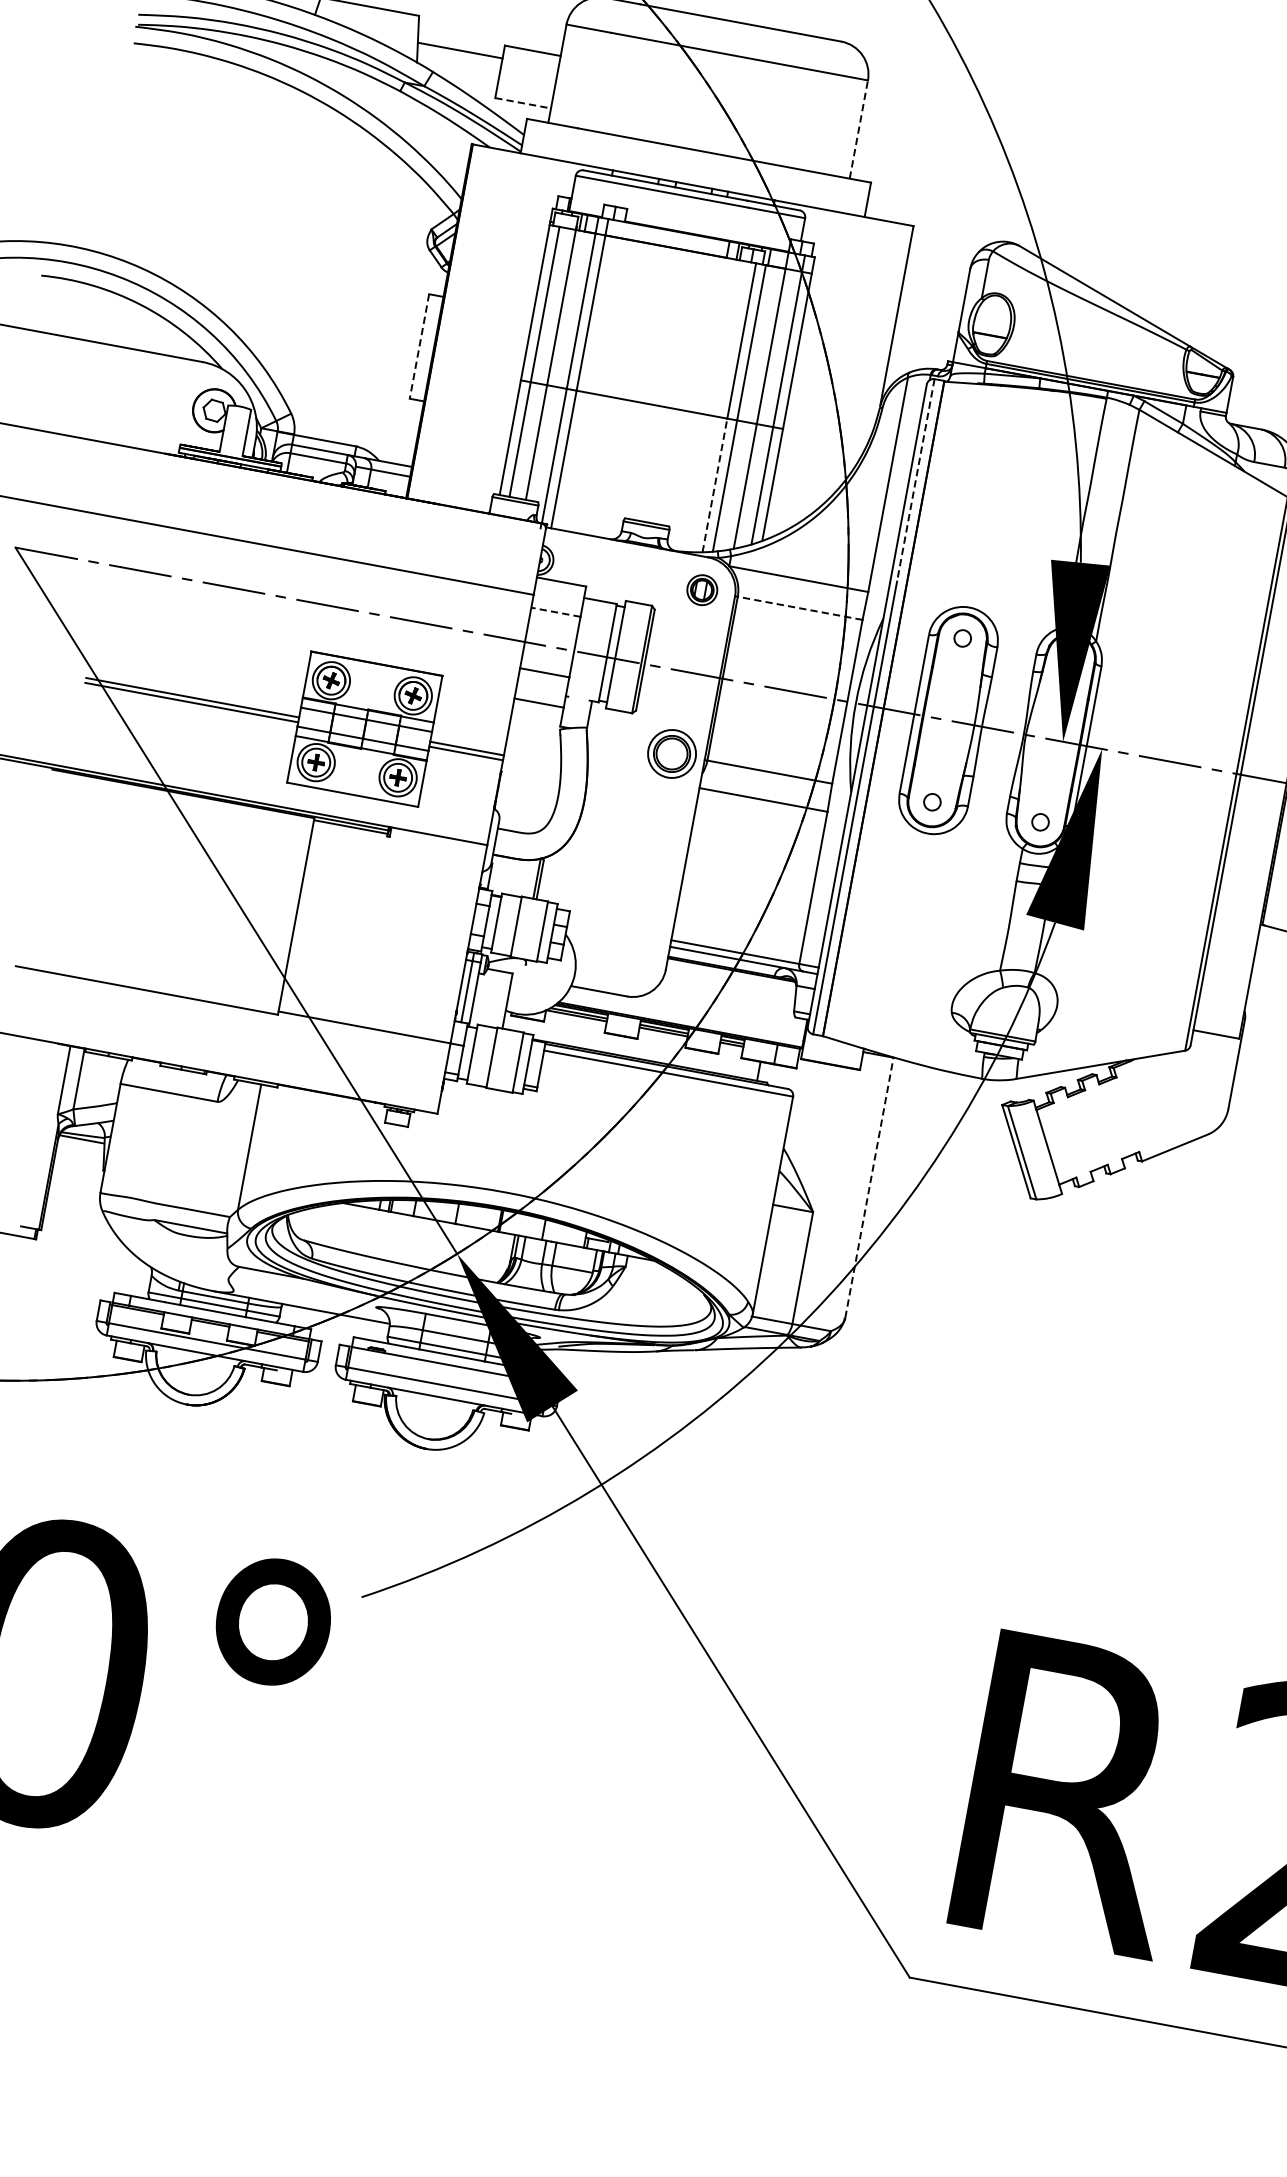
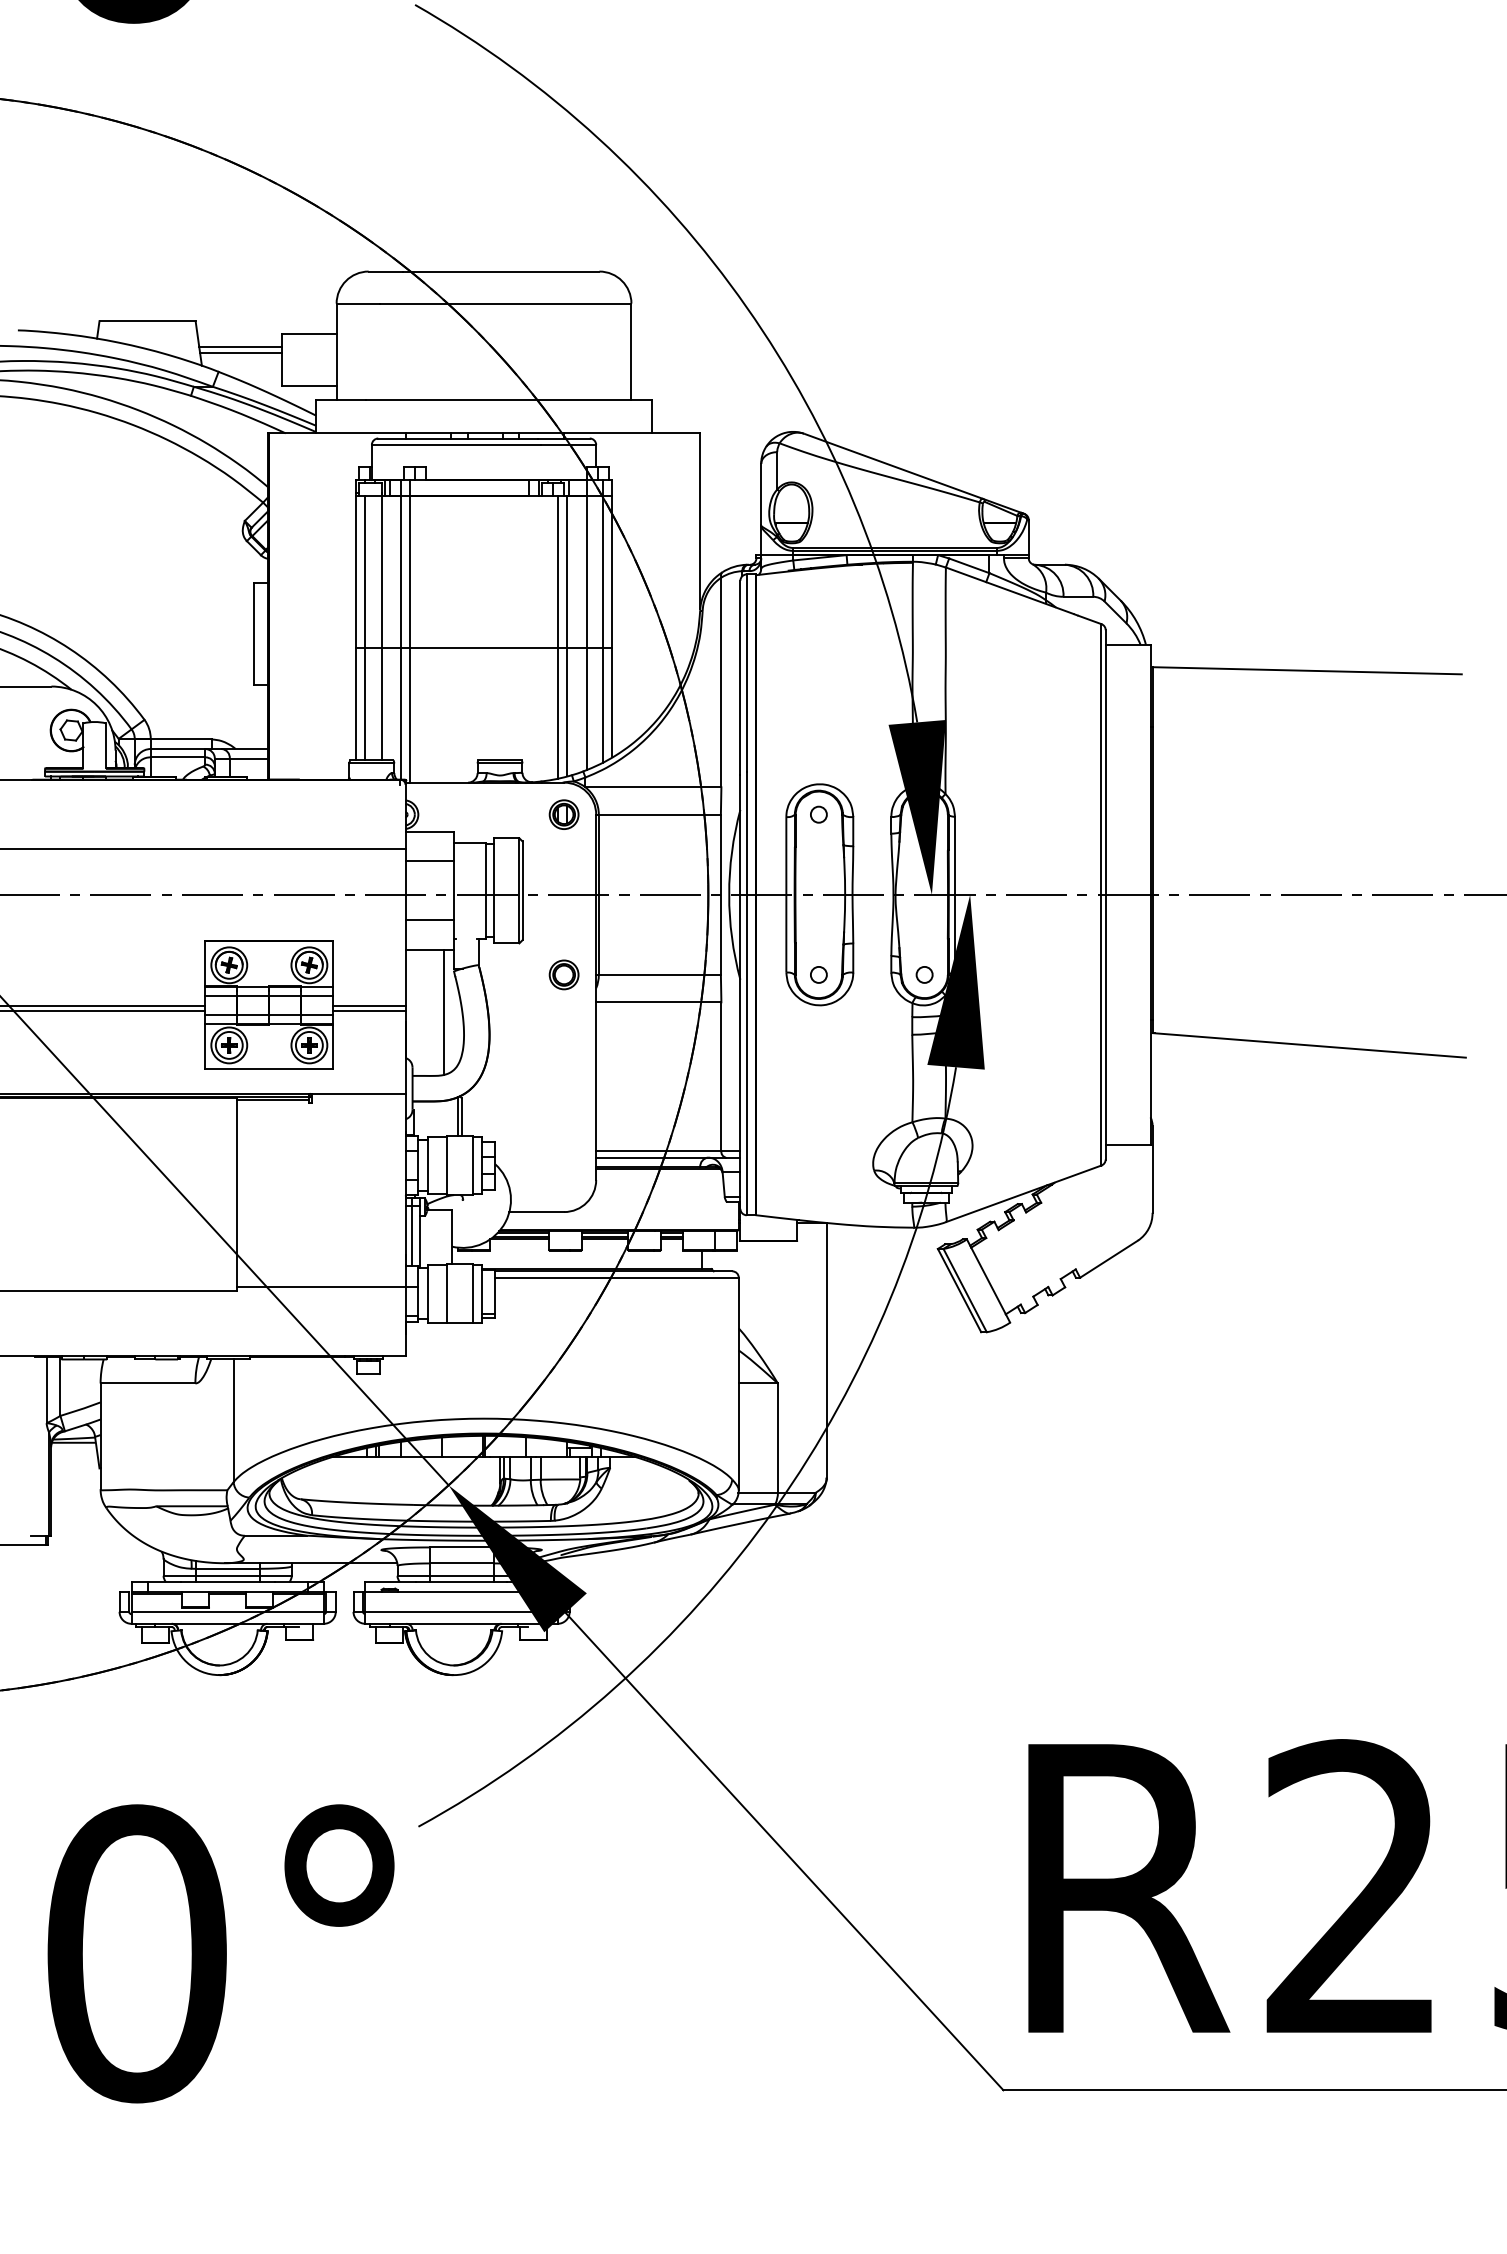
line: (459, 57) -> (241, 353), added
line: (523, 103) -> (309, 385), dashed -> solid
line: (858, 129) -> (631, 351), dashed -> solid
line: (418, 347) -> (253, 634), dashed -> solid
line: (915, 480) -> (746, 673), dashed -> solid
line: (714, 484) -> (557, 712), dashed -> solid
line: (799, 608) -> (659, 814), dashed -> solid
line: (555, 612) -> (429, 861), dashed -> solid
part: (671, 753) -> (563, 974), size x0.62
line: (541, 769) -> (443, 1012), added
line: (869, 1187) -> (826, 1350), dashed -> solid

